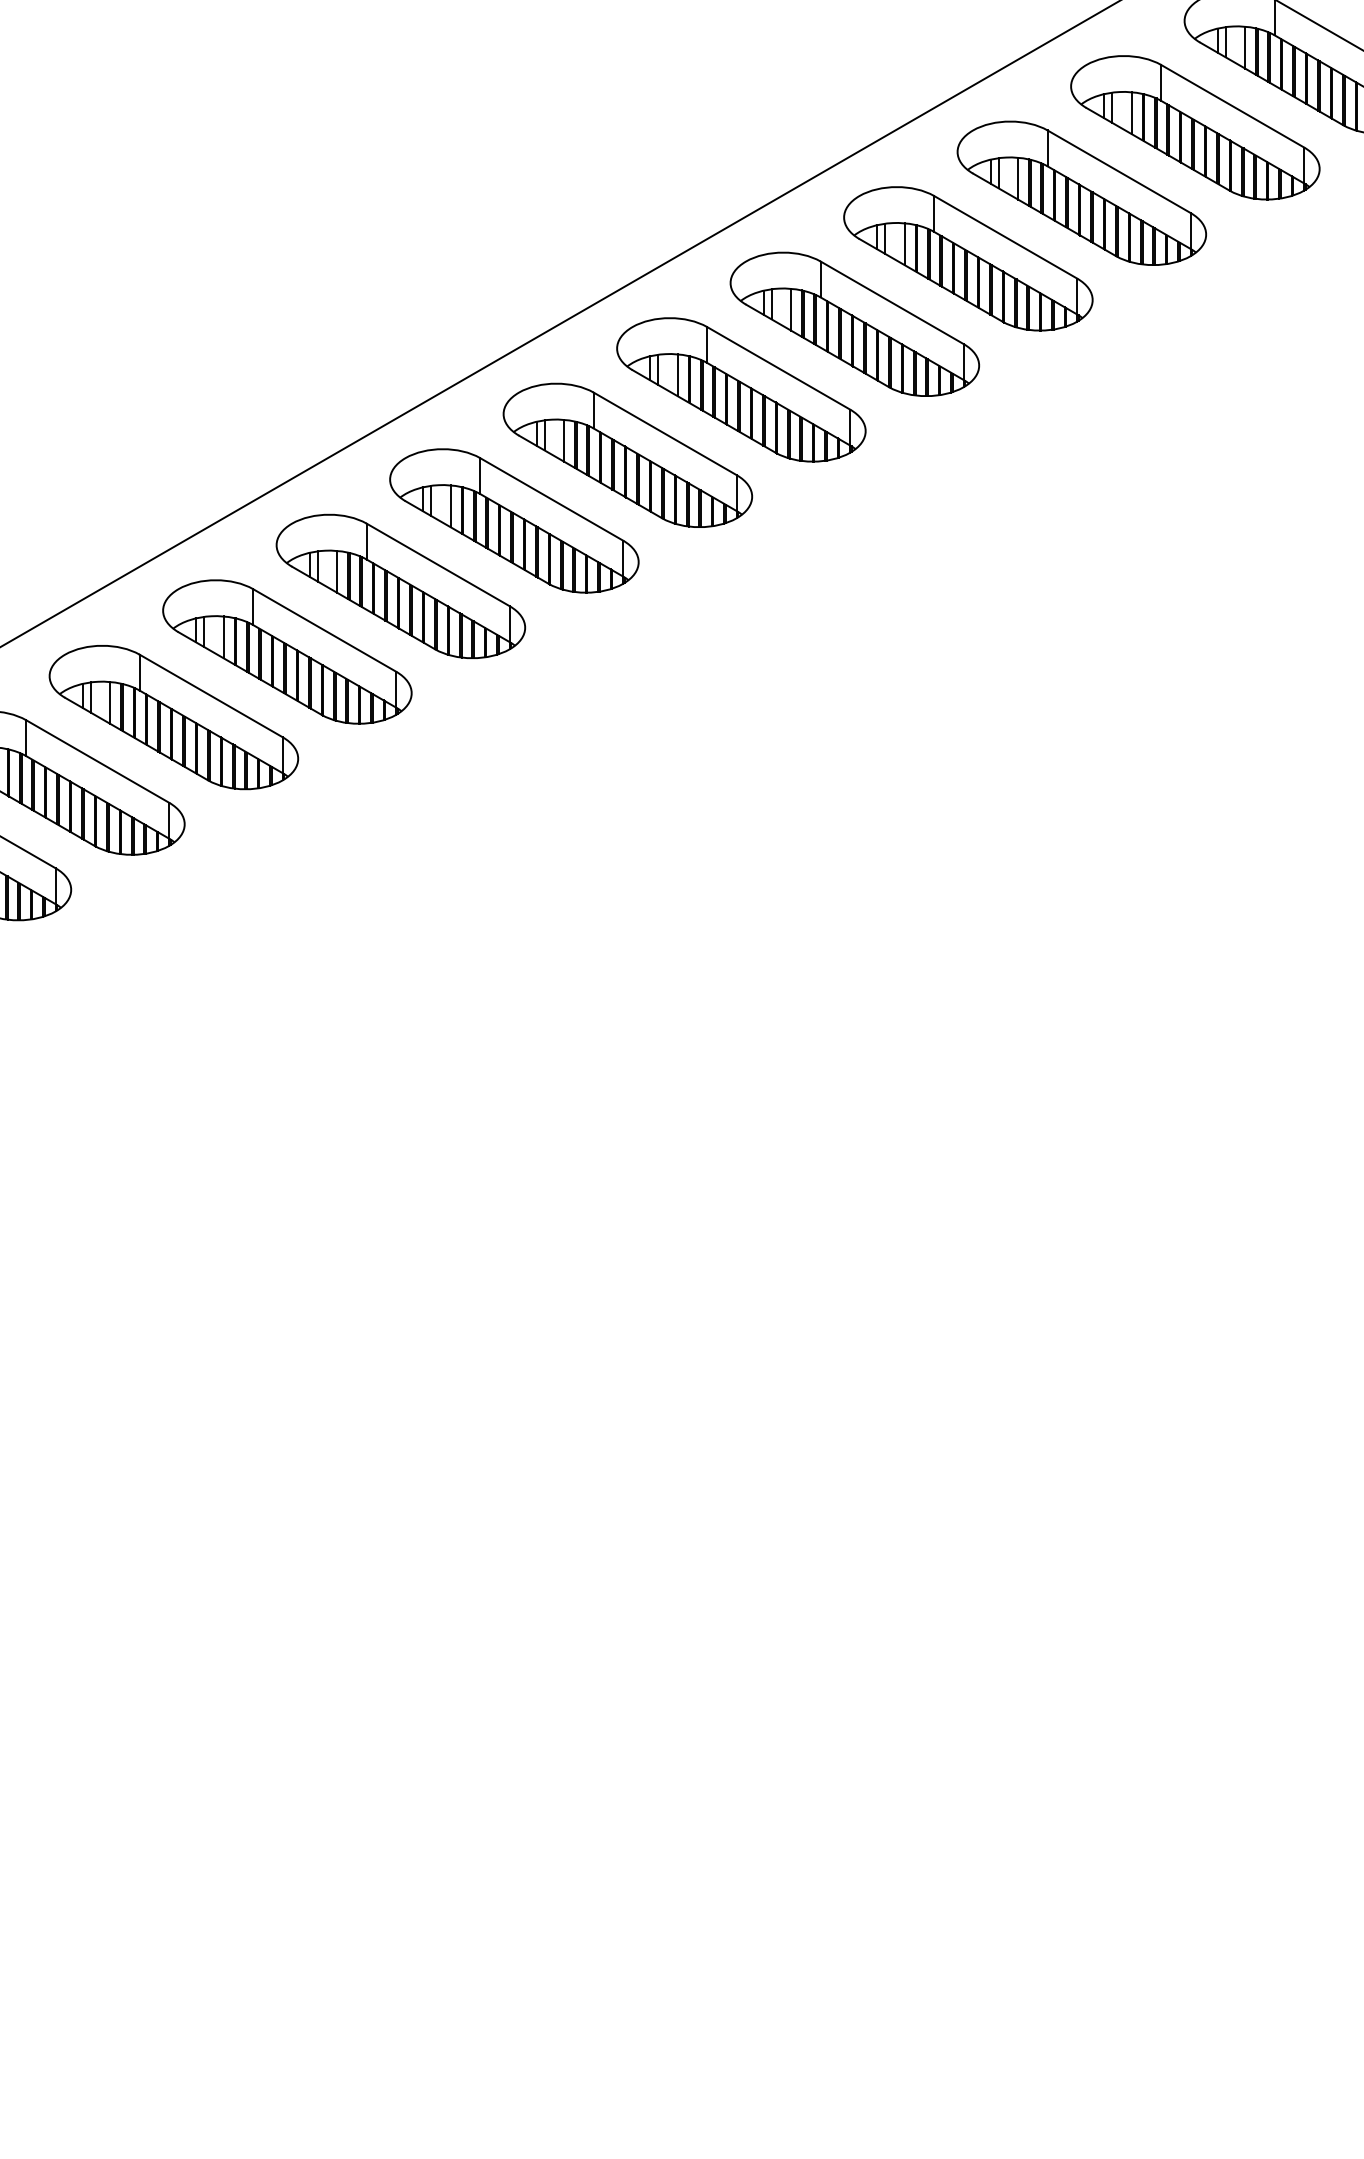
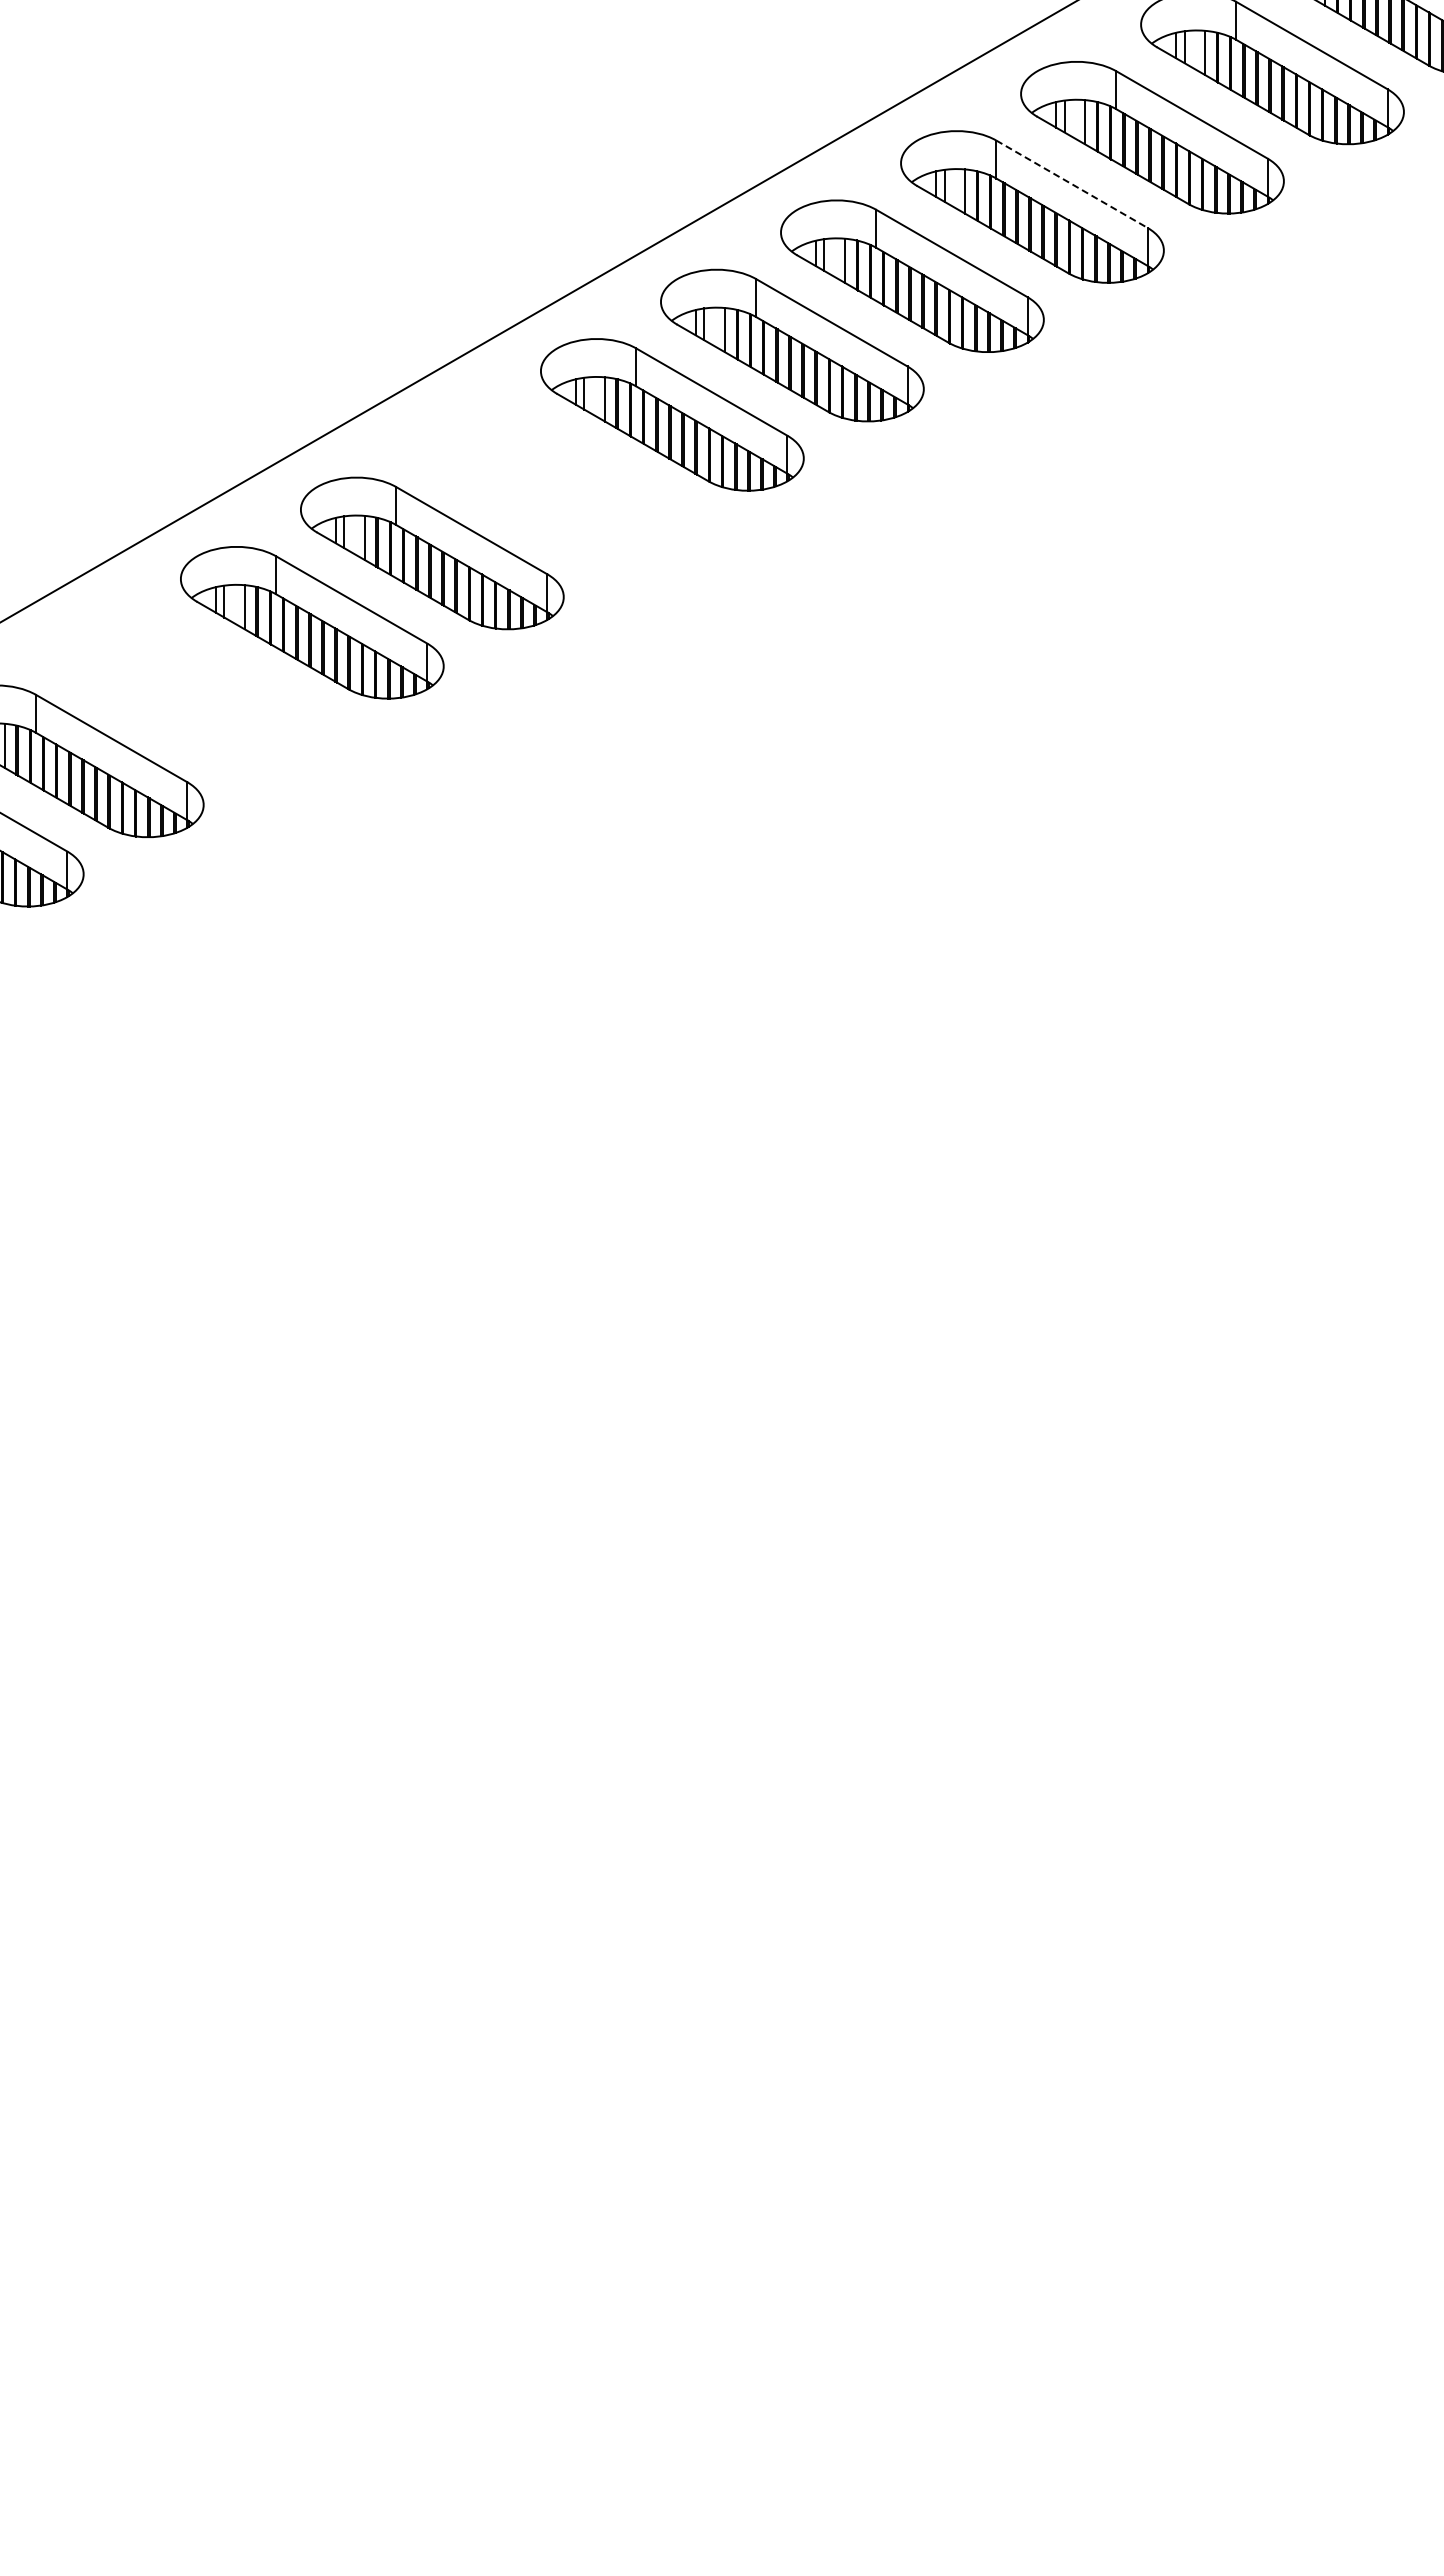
line: (1006, 237) -> (1072, 184), solid -> dashed
part: (514, 520) -> (552, 483), removed
part: (174, 717) -> (192, 691), removed

